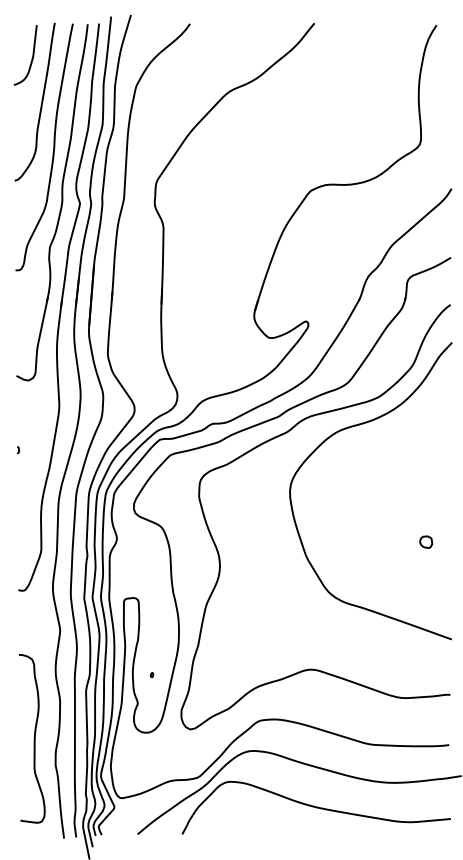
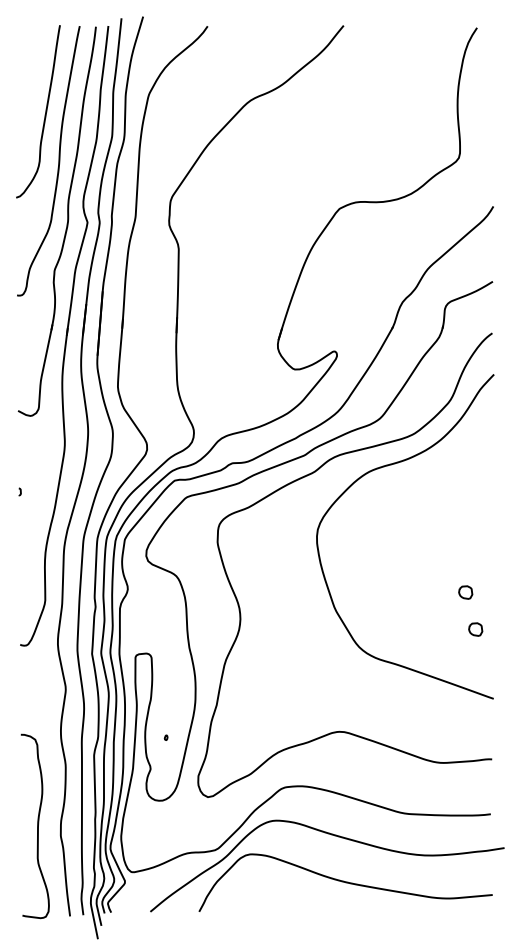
curve: (32, 55) -> (35, 60), removed
part: (435, 575) -> (475, 629), added
curve: (34, 738) -> (37, 826), moved

